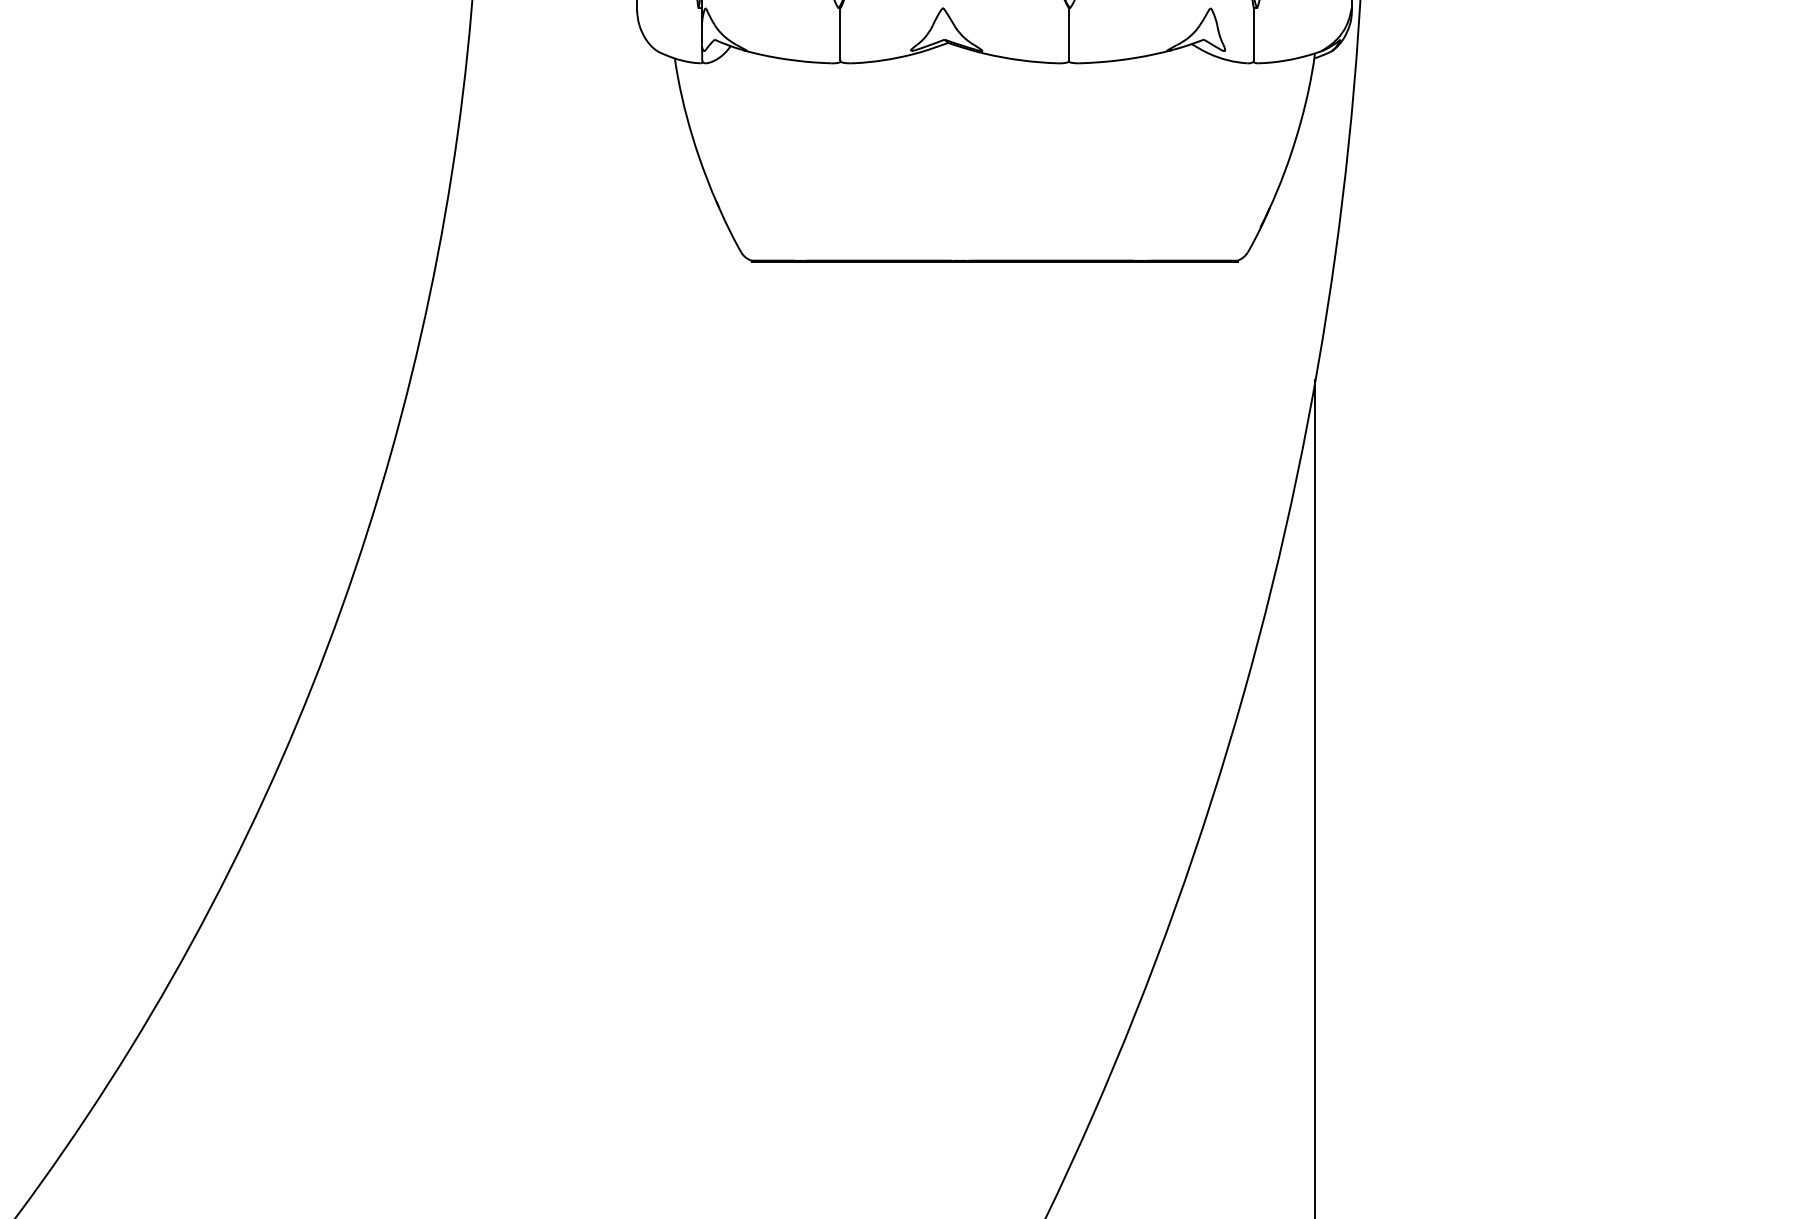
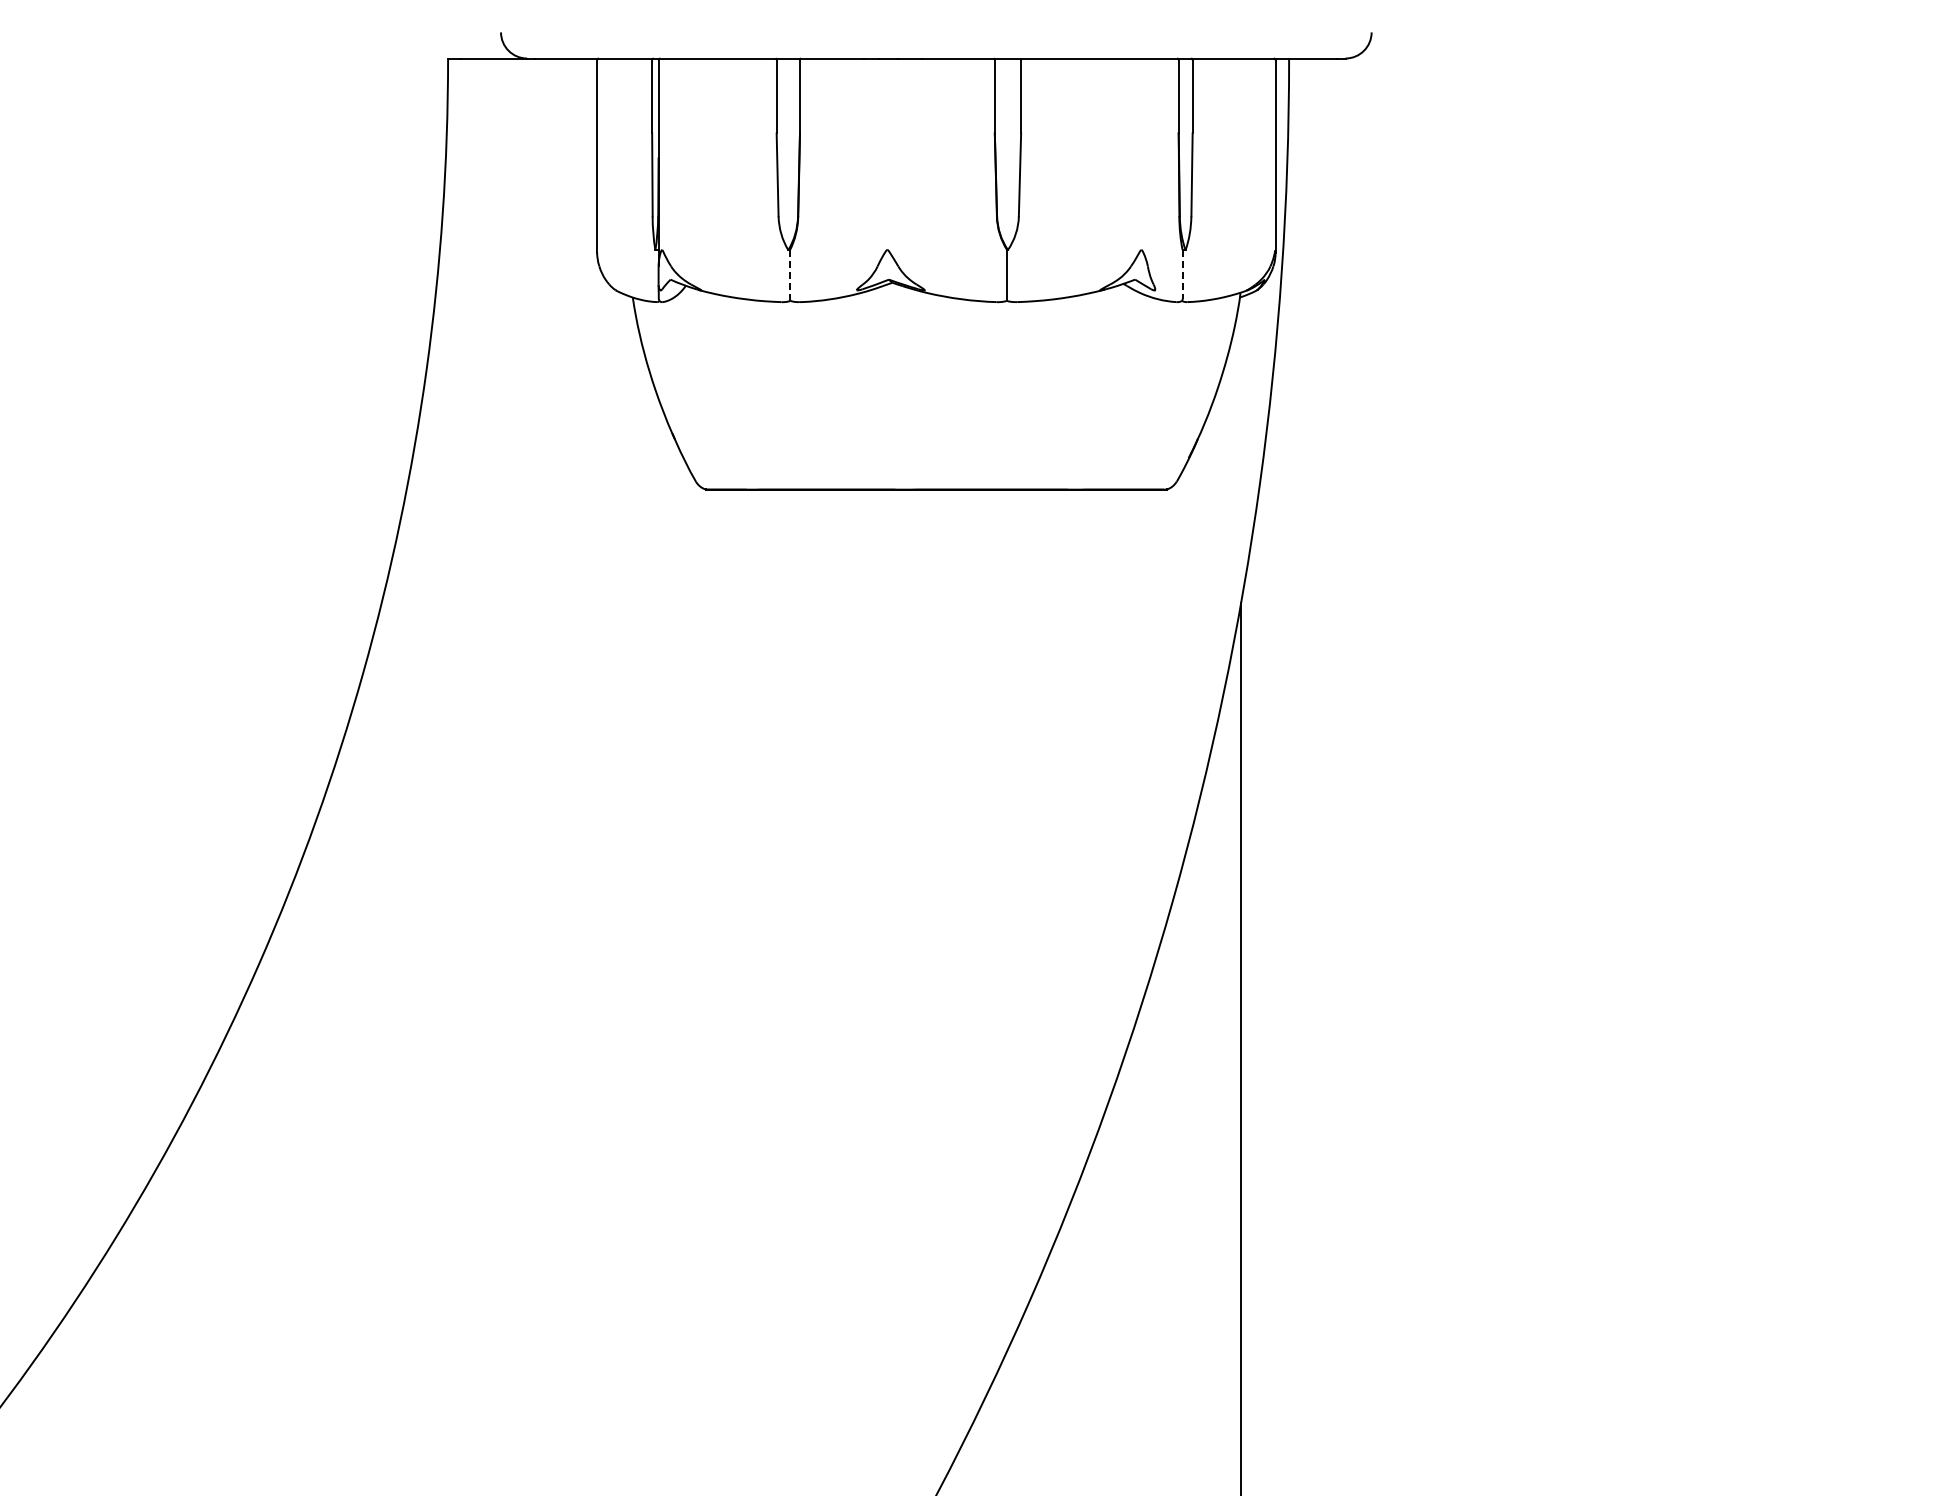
line: (840, 34) -> (790, 274), solid -> dashed
line: (1253, 34) -> (1182, 274), solid -> dashed

